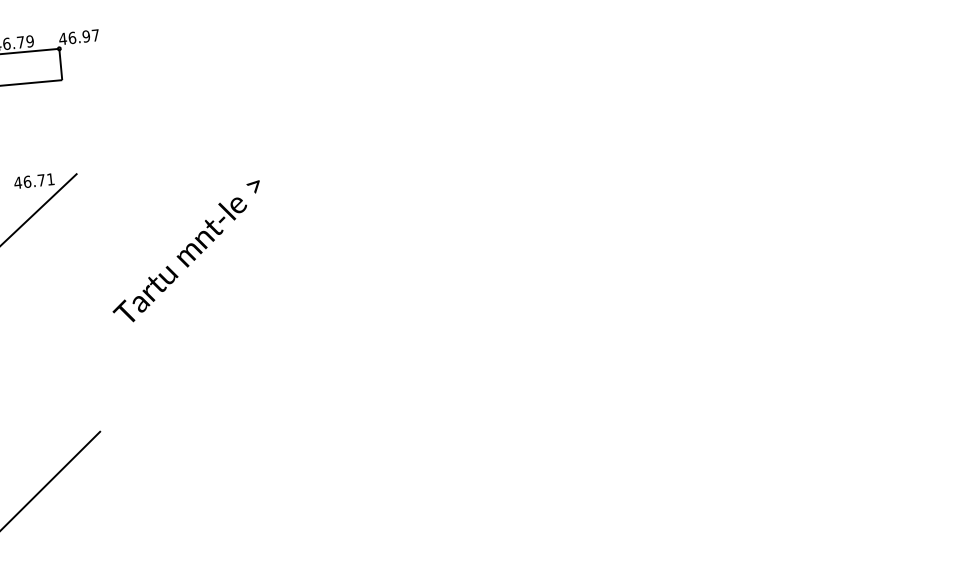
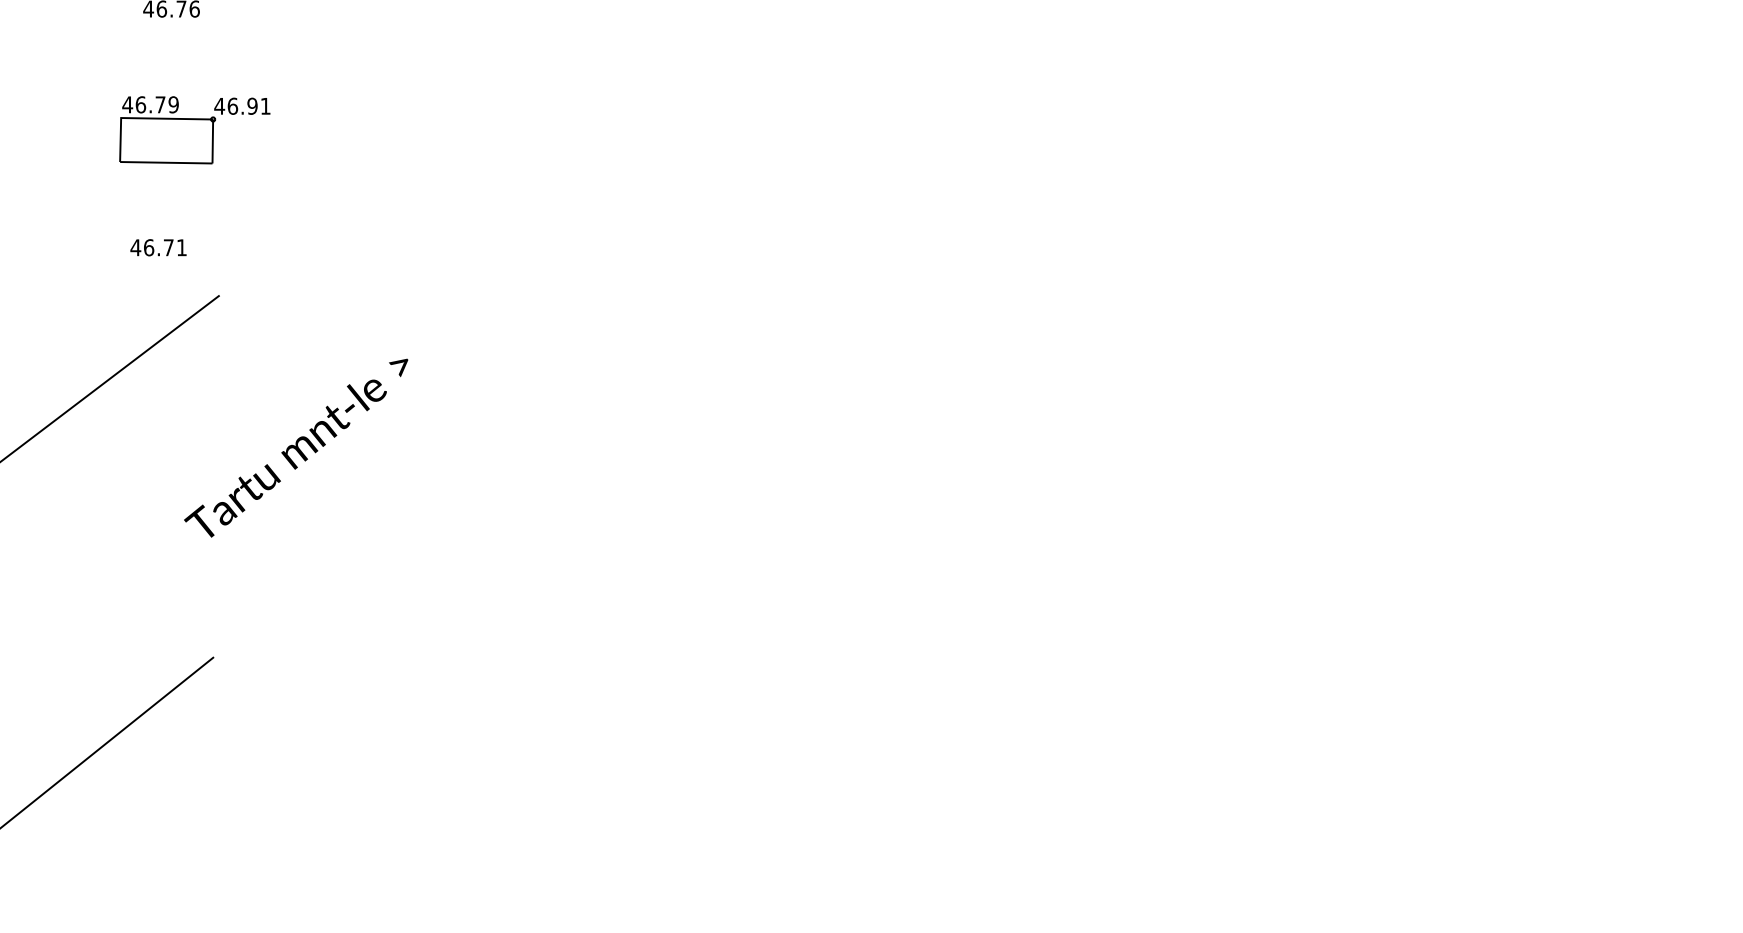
text: (95, 35) -> (265, 106), 46.97 -> 46.91
text: (34, 181) -> (158, 247), moved
text: (187, 251) -> (296, 447), moved

